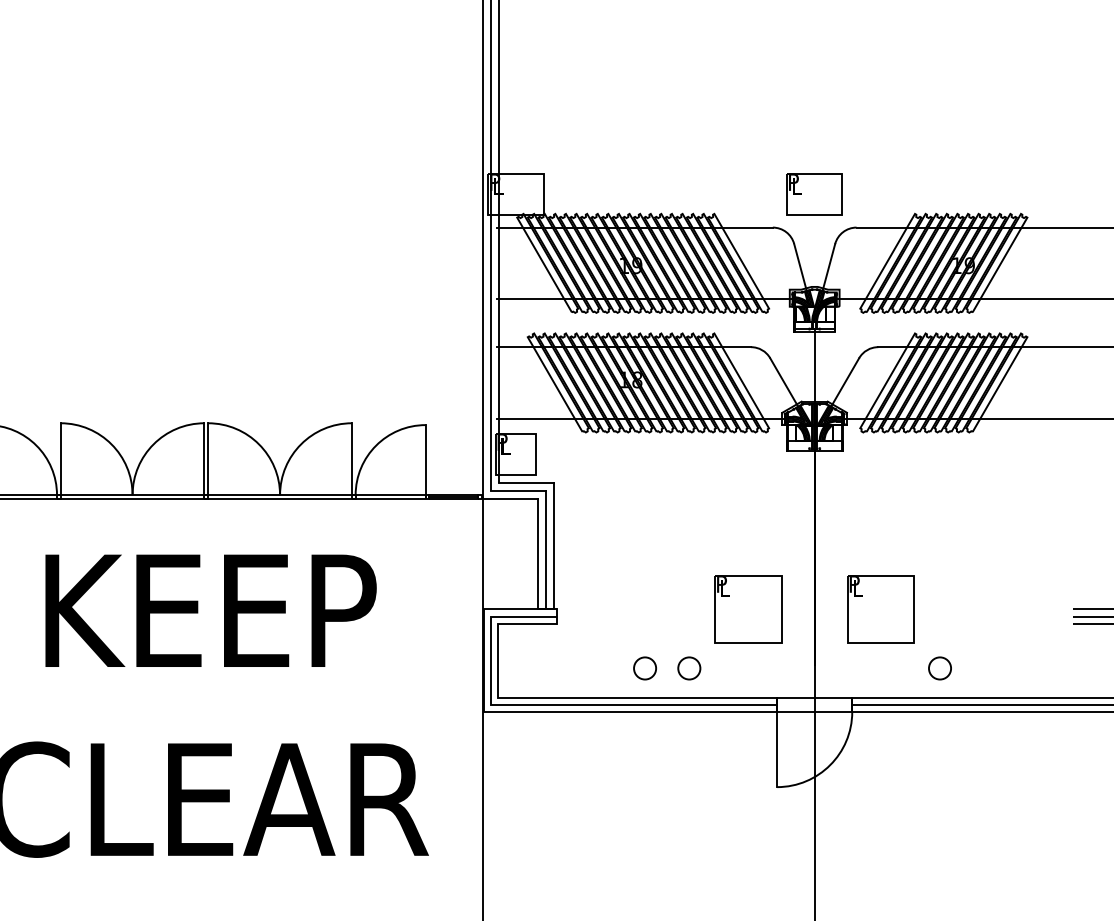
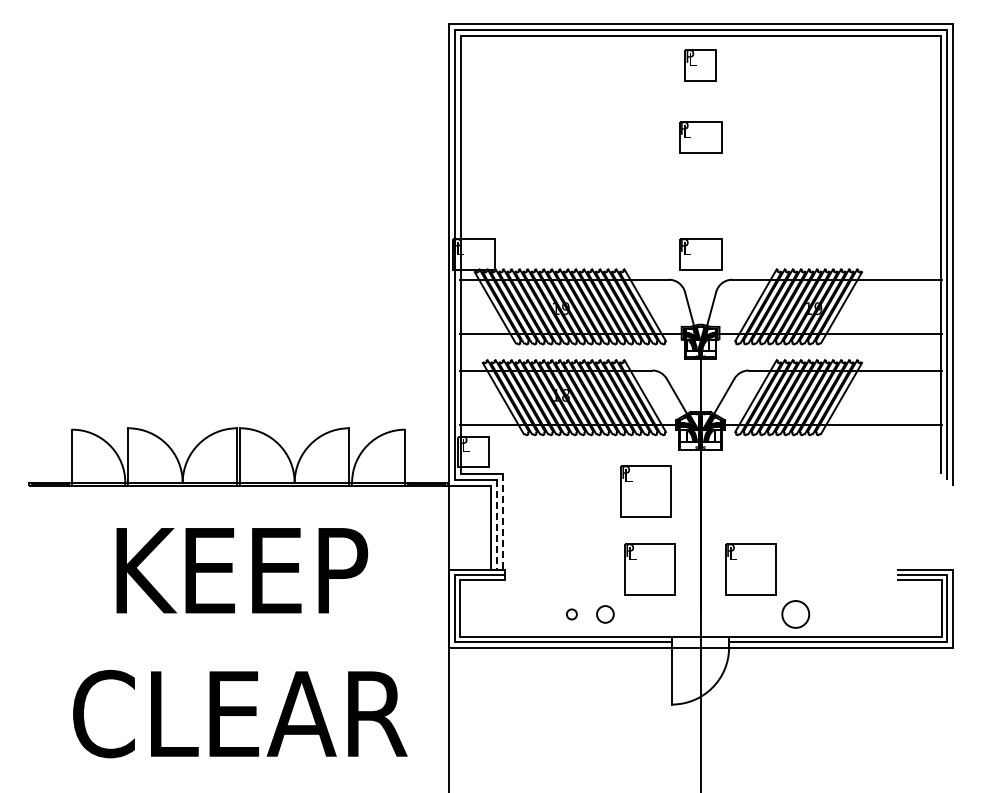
part: (814, 40) -> (700, 137), added
part: (742, 506) -> (645, 491), added
line: (553, 546) -> (502, 521), solid -> dashed
line: (545, 549) -> (496, 524), solid -> dashed
circle: (644, 668) -> (571, 614), size x0.6
circle: (939, 668) -> (795, 614), size x1.6

